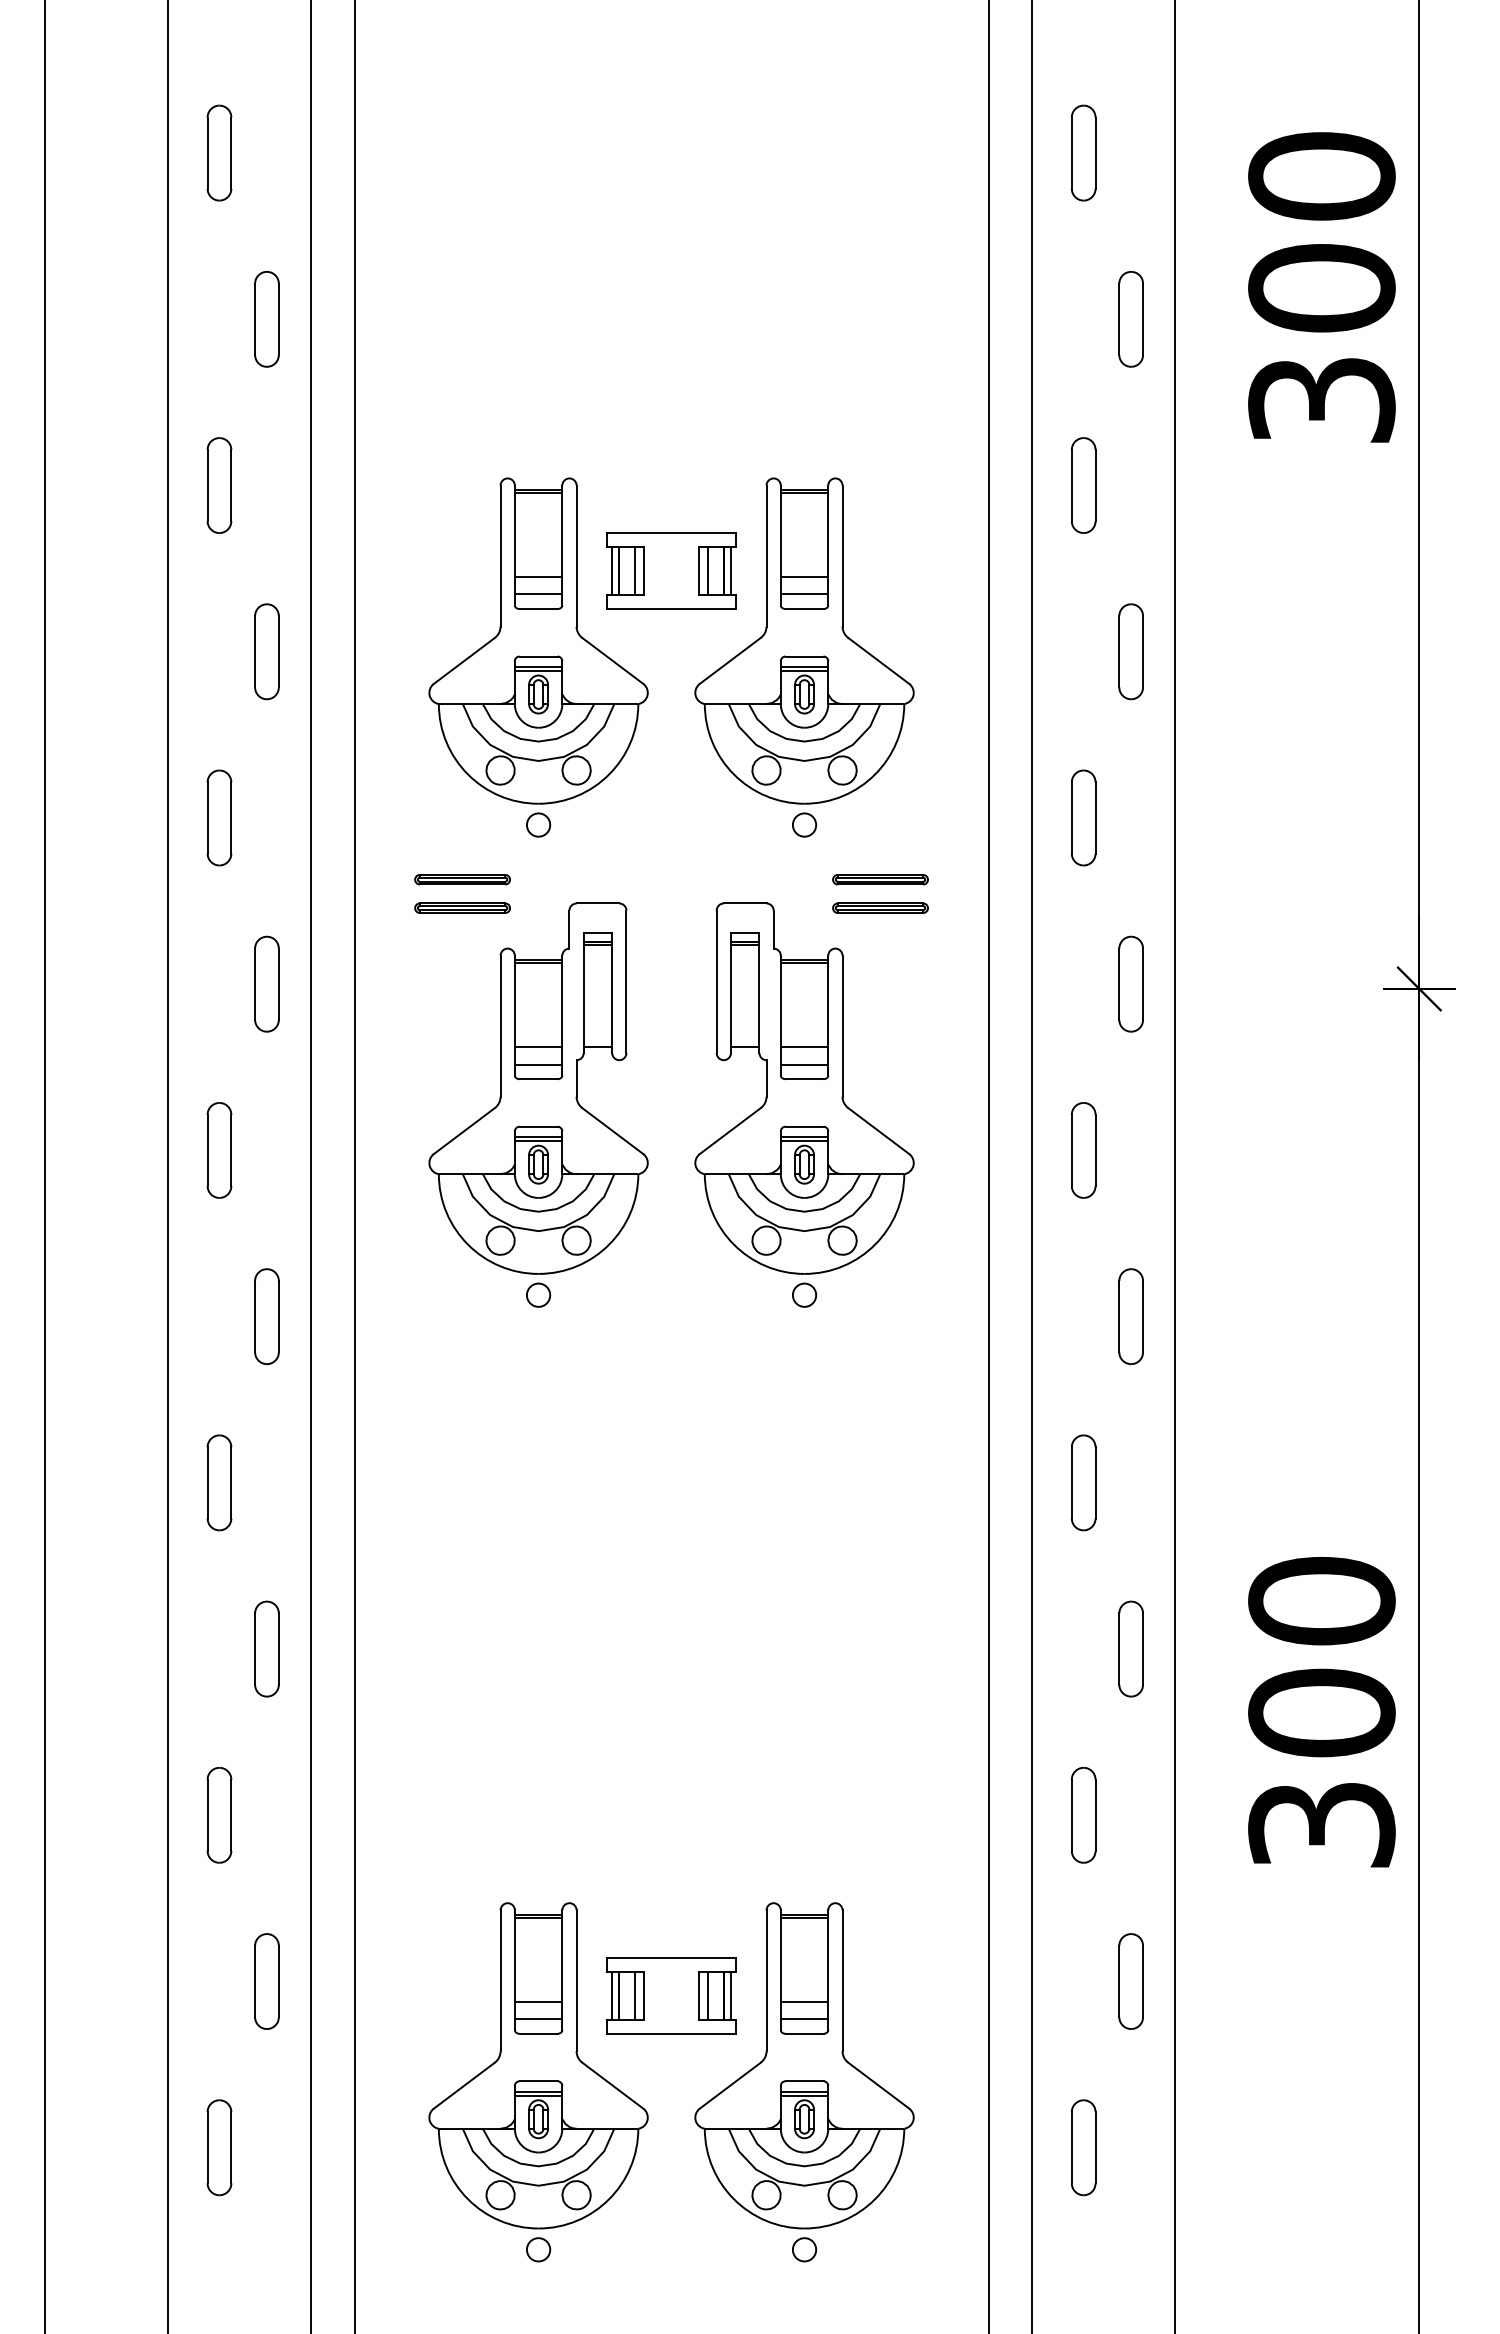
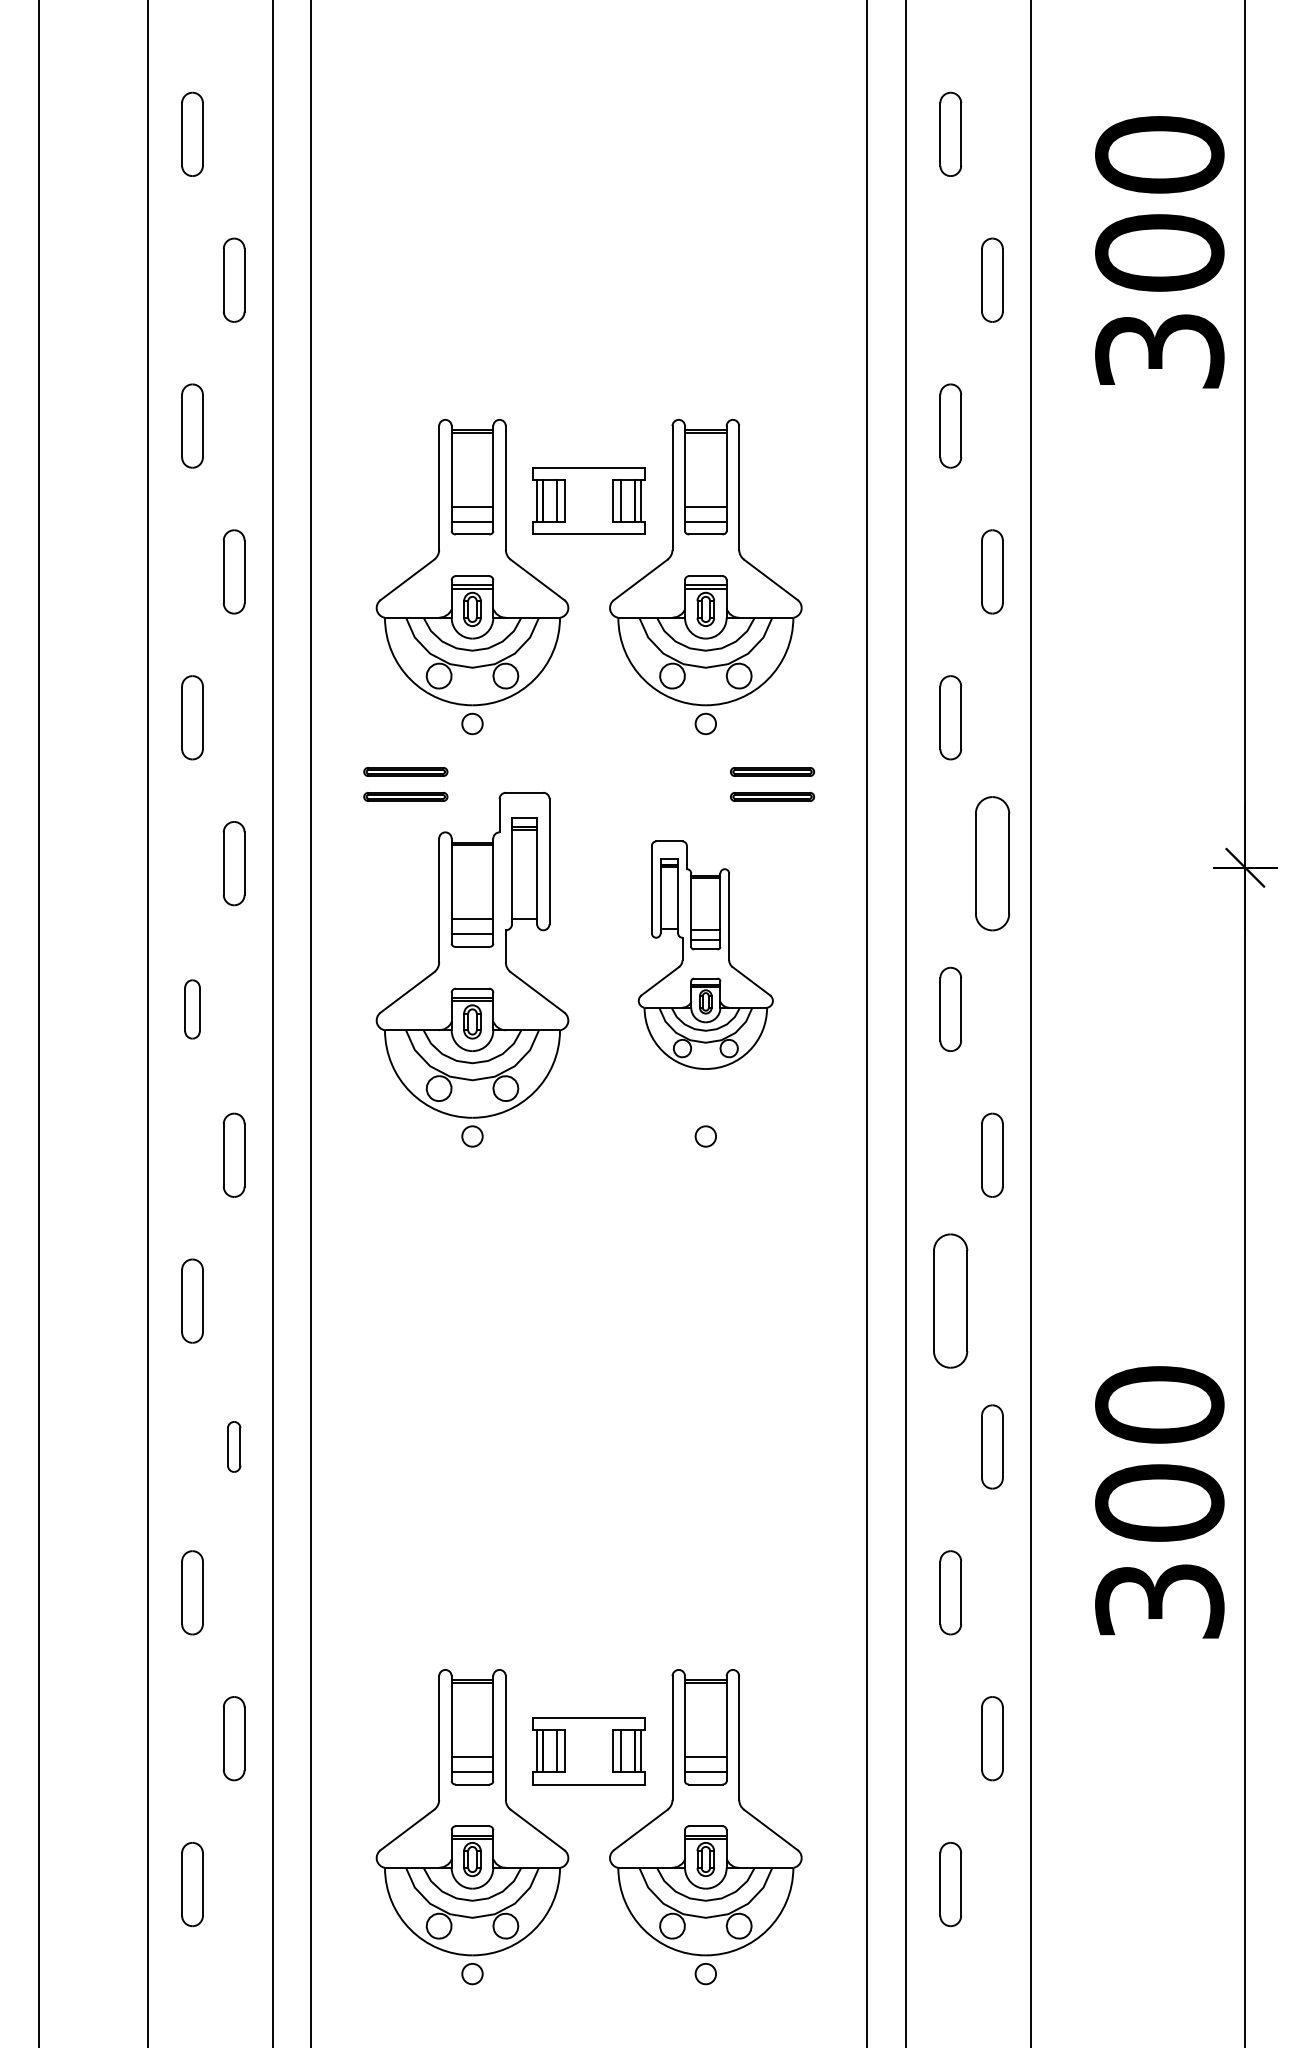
part: (1130, 983) -> (991, 862), size x1.6
part: (804, 1088) -> (705, 955), size x0.7
part: (219, 1150) -> (192, 1009), size x0.7
part: (1083, 1482) -> (950, 1300), size x1.6
part: (266, 1648) -> (233, 1446), size x0.6

